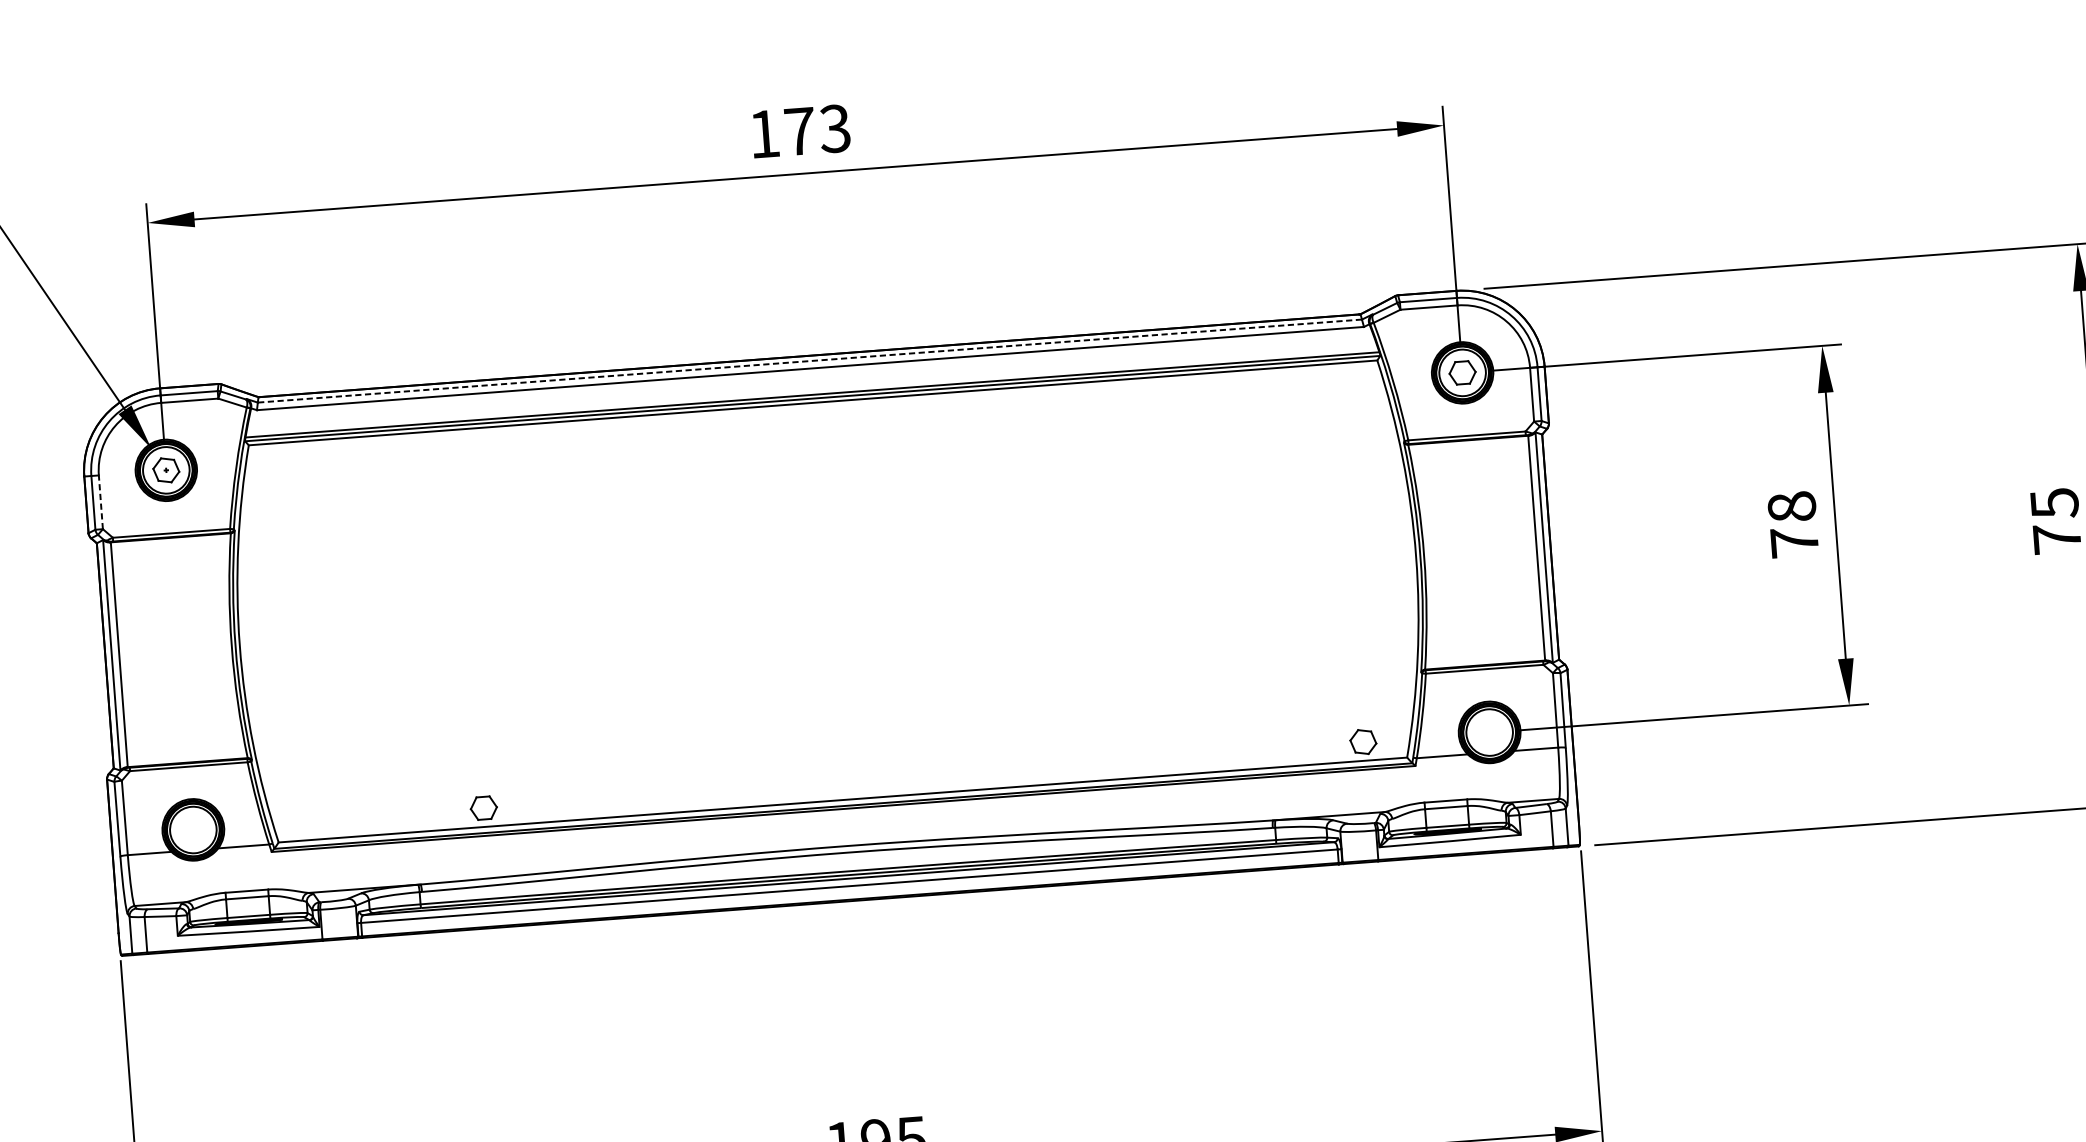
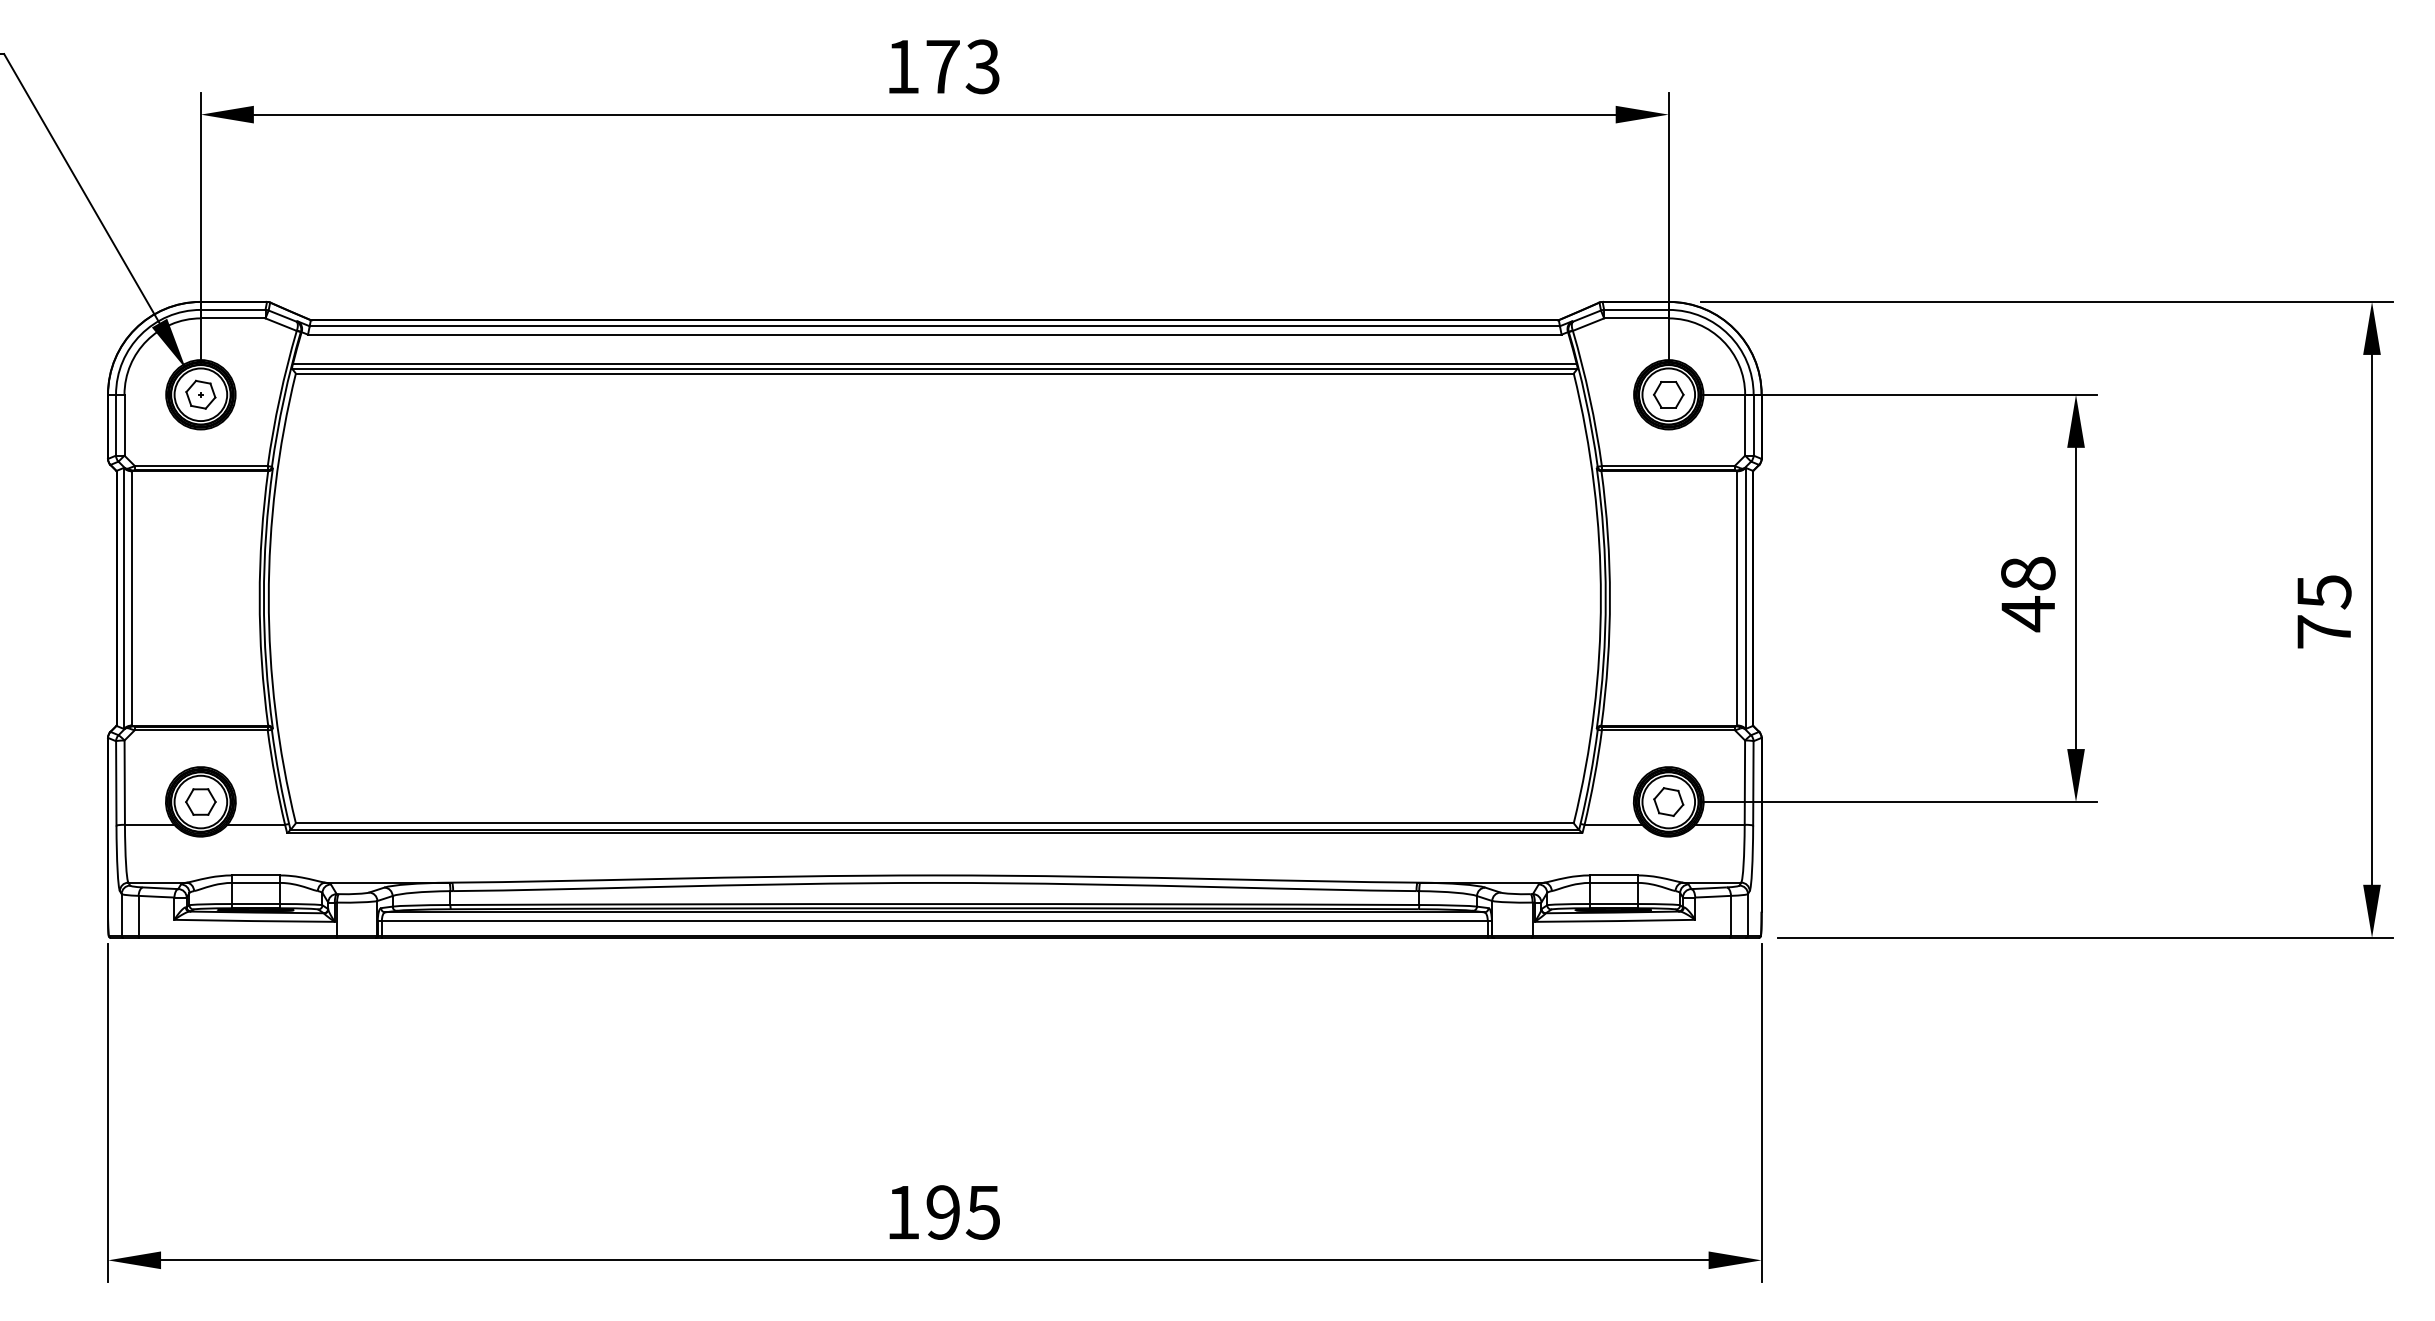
line: (809, 361) -> (934, 326), dashed -> solid
line: (100, 501) -> (124, 424), dashed -> solid
text: (1794, 543) -> (2027, 614), 78 -> 48
part: (1363, 741) -> (1668, 801), moved
part: (483, 807) -> (200, 801), moved

